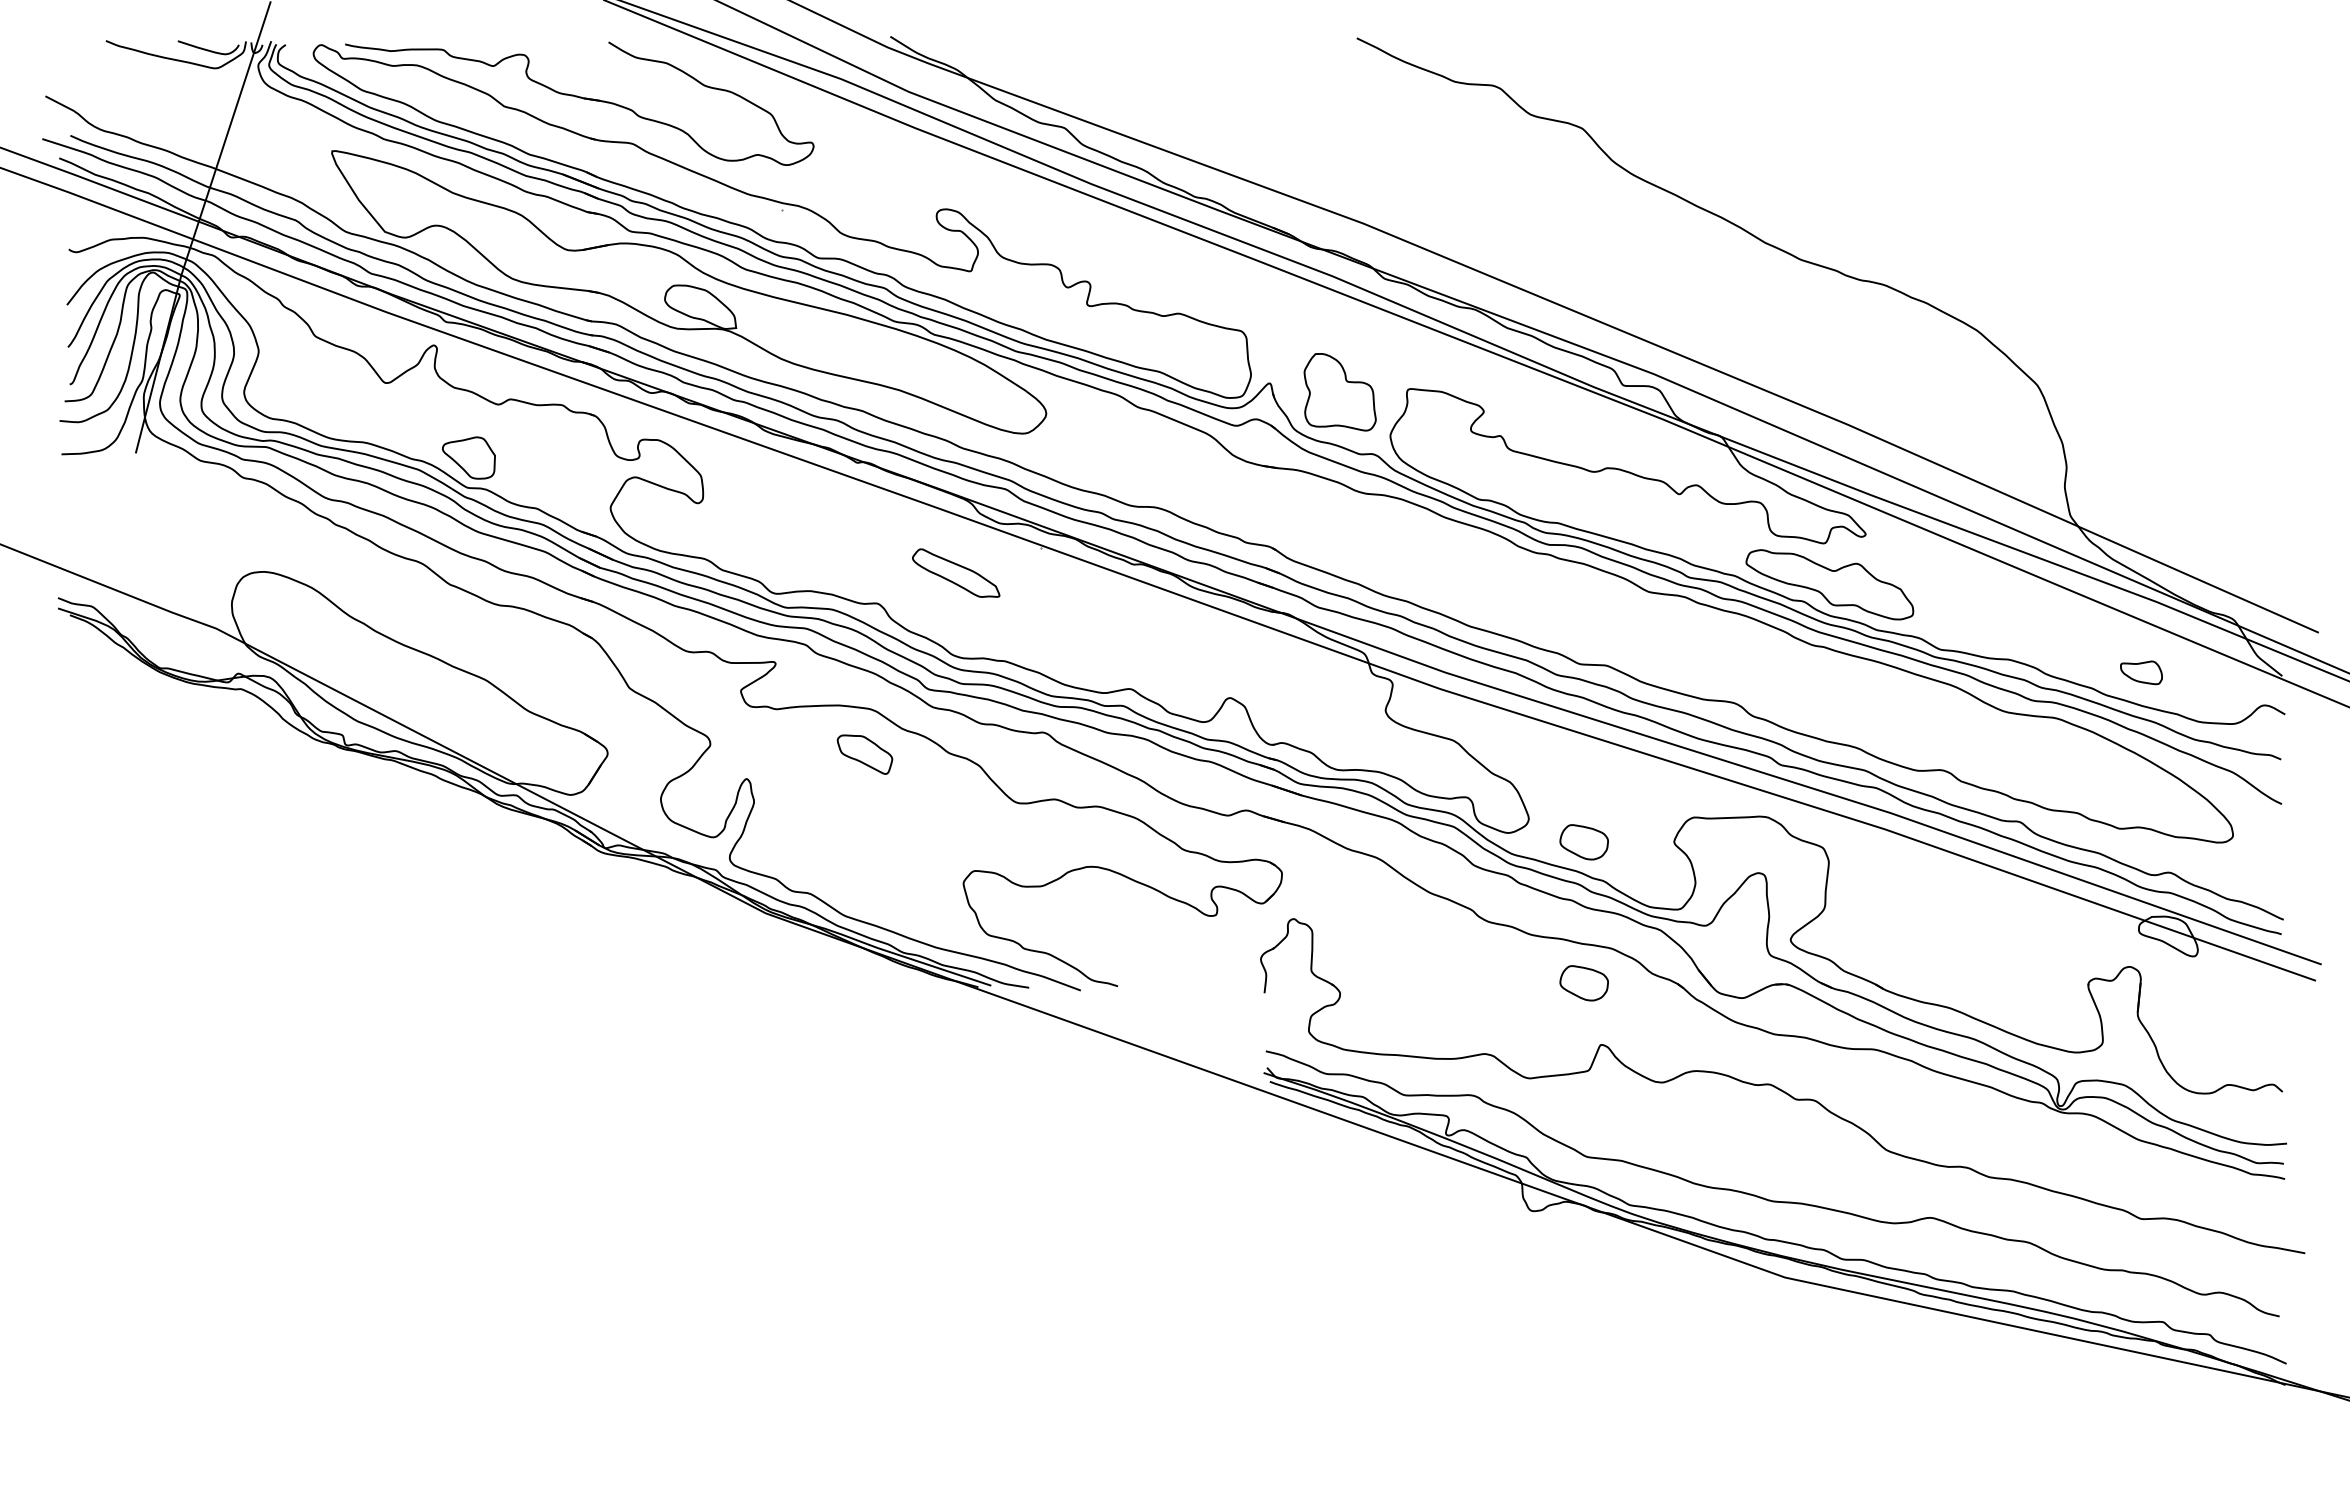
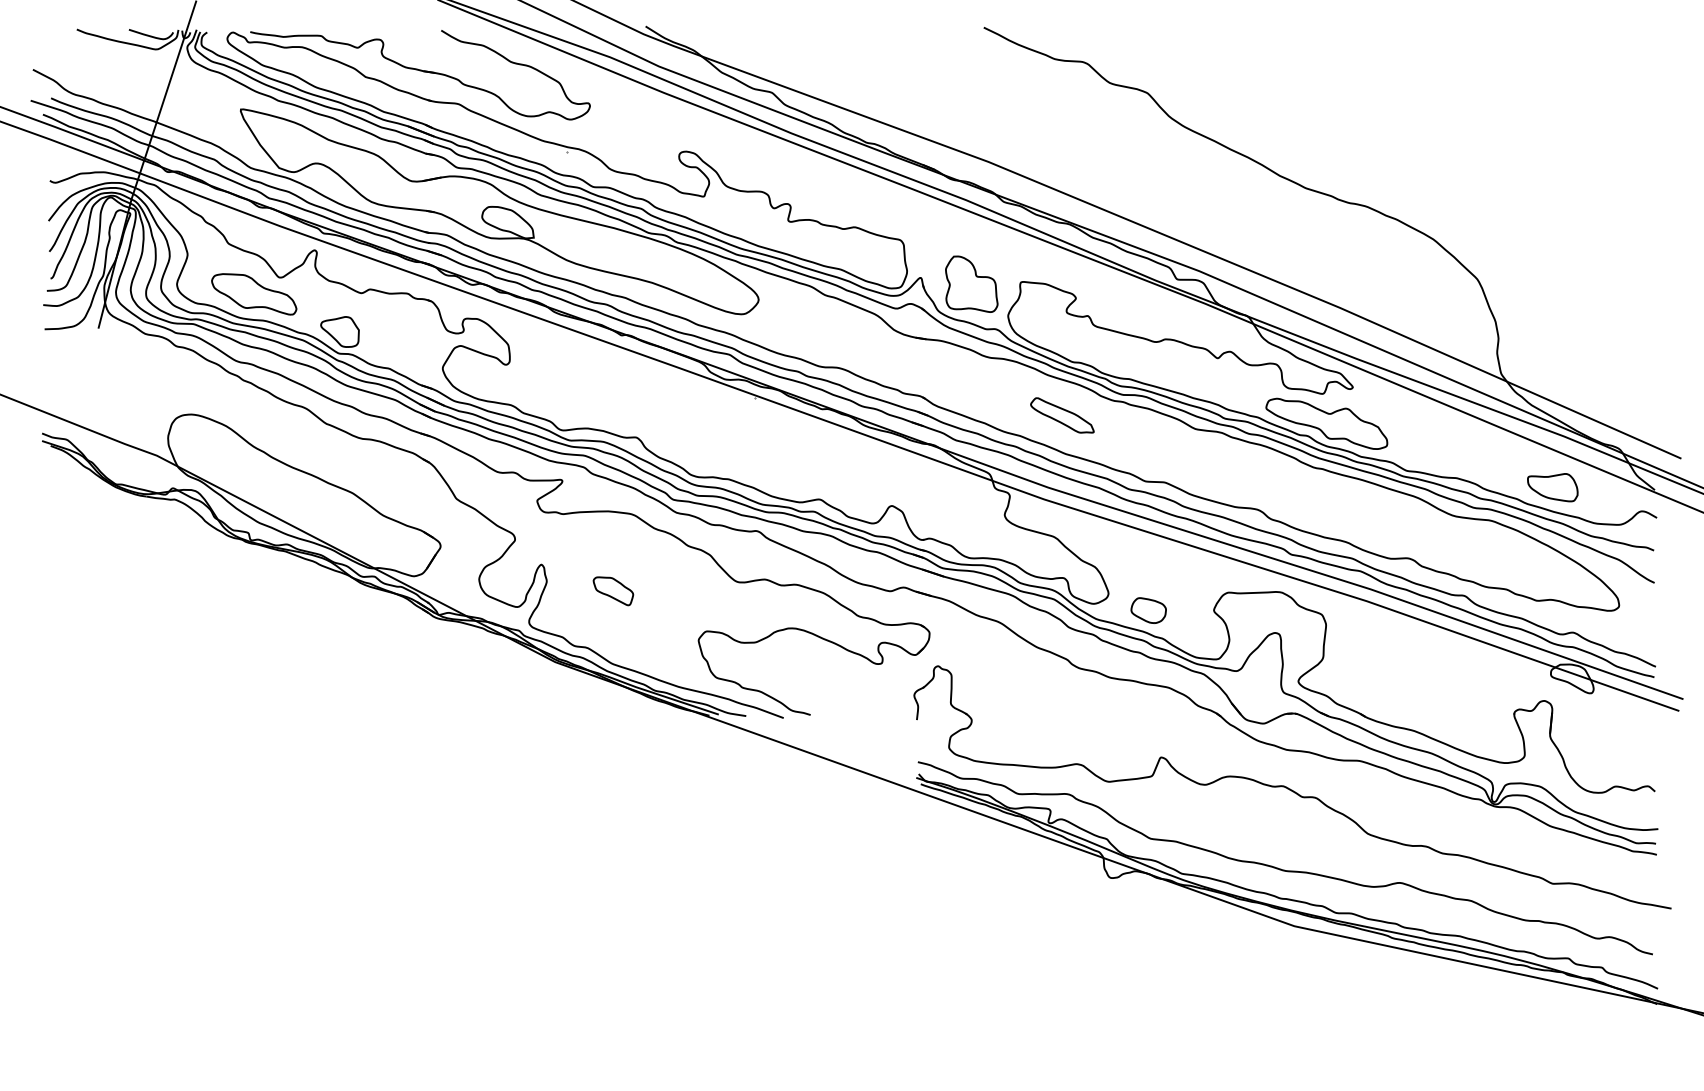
part: (350, 406) -> (254, 294), added
part: (956, 572) -> (1062, 414), moved
part: (2141, 672) -> (1552, 487), size x1.67
part: (864, 754) -> (613, 591), moved
part: (1583, 983) -> (1148, 712), removed

